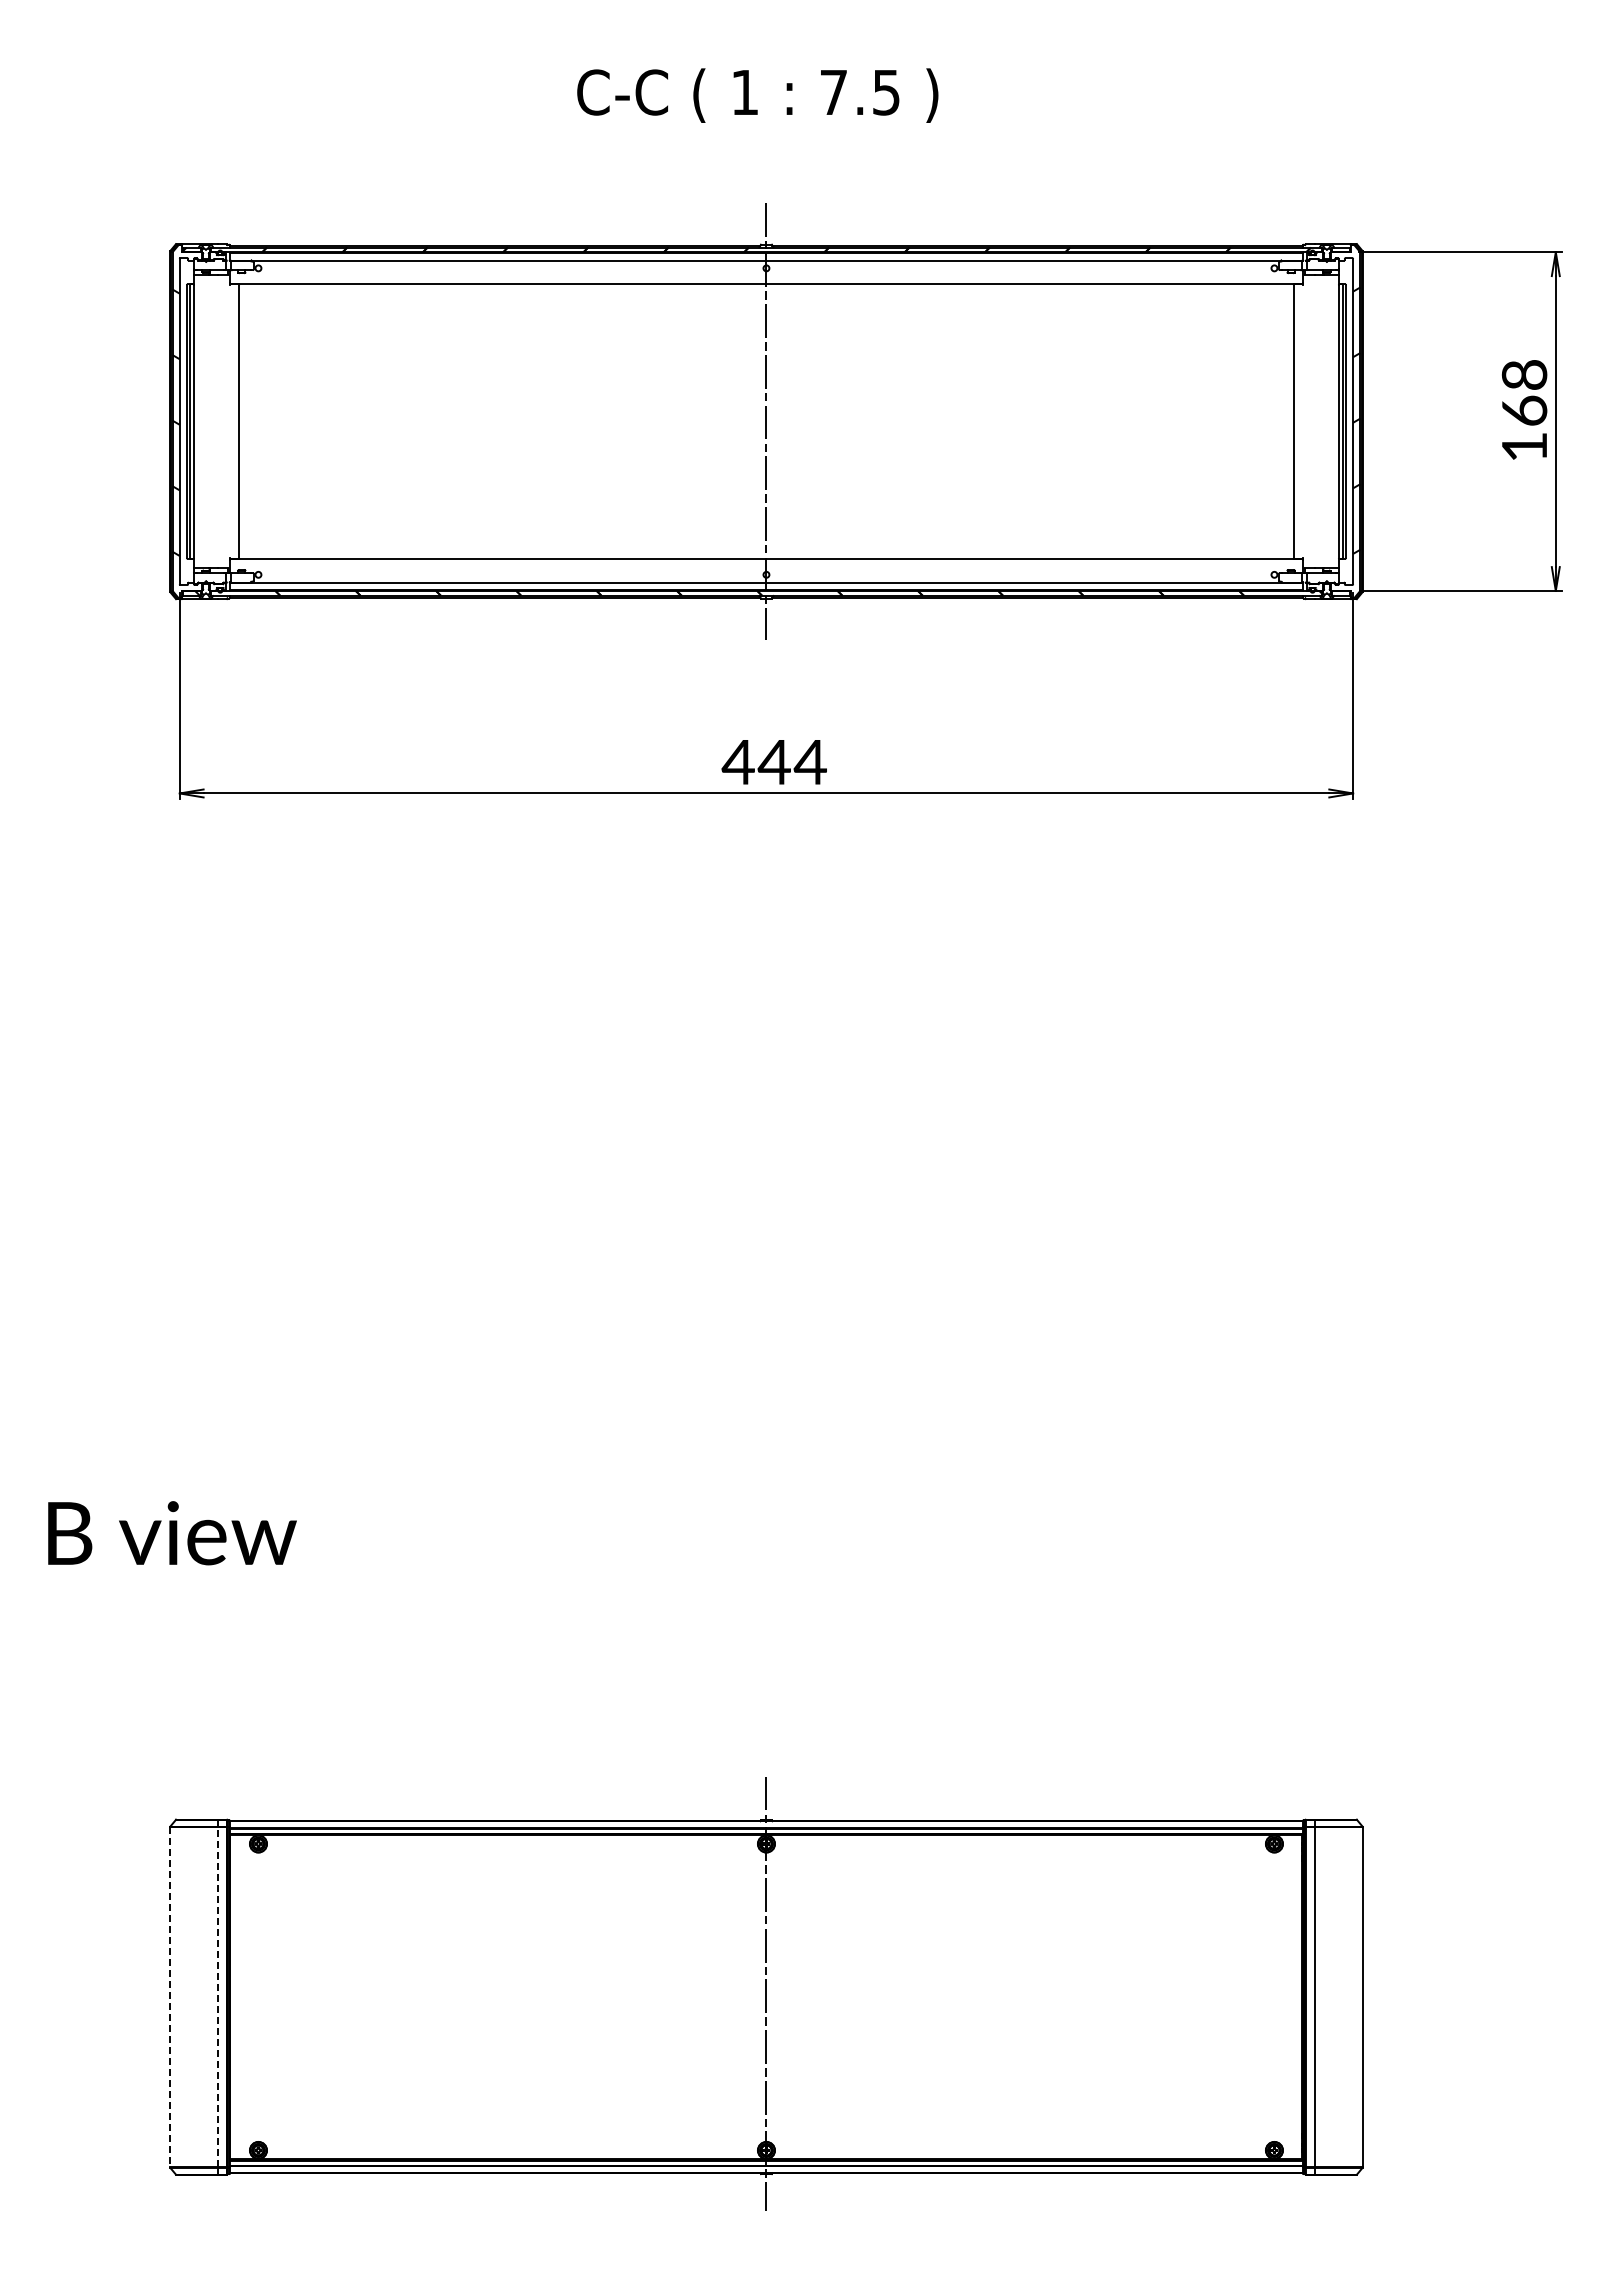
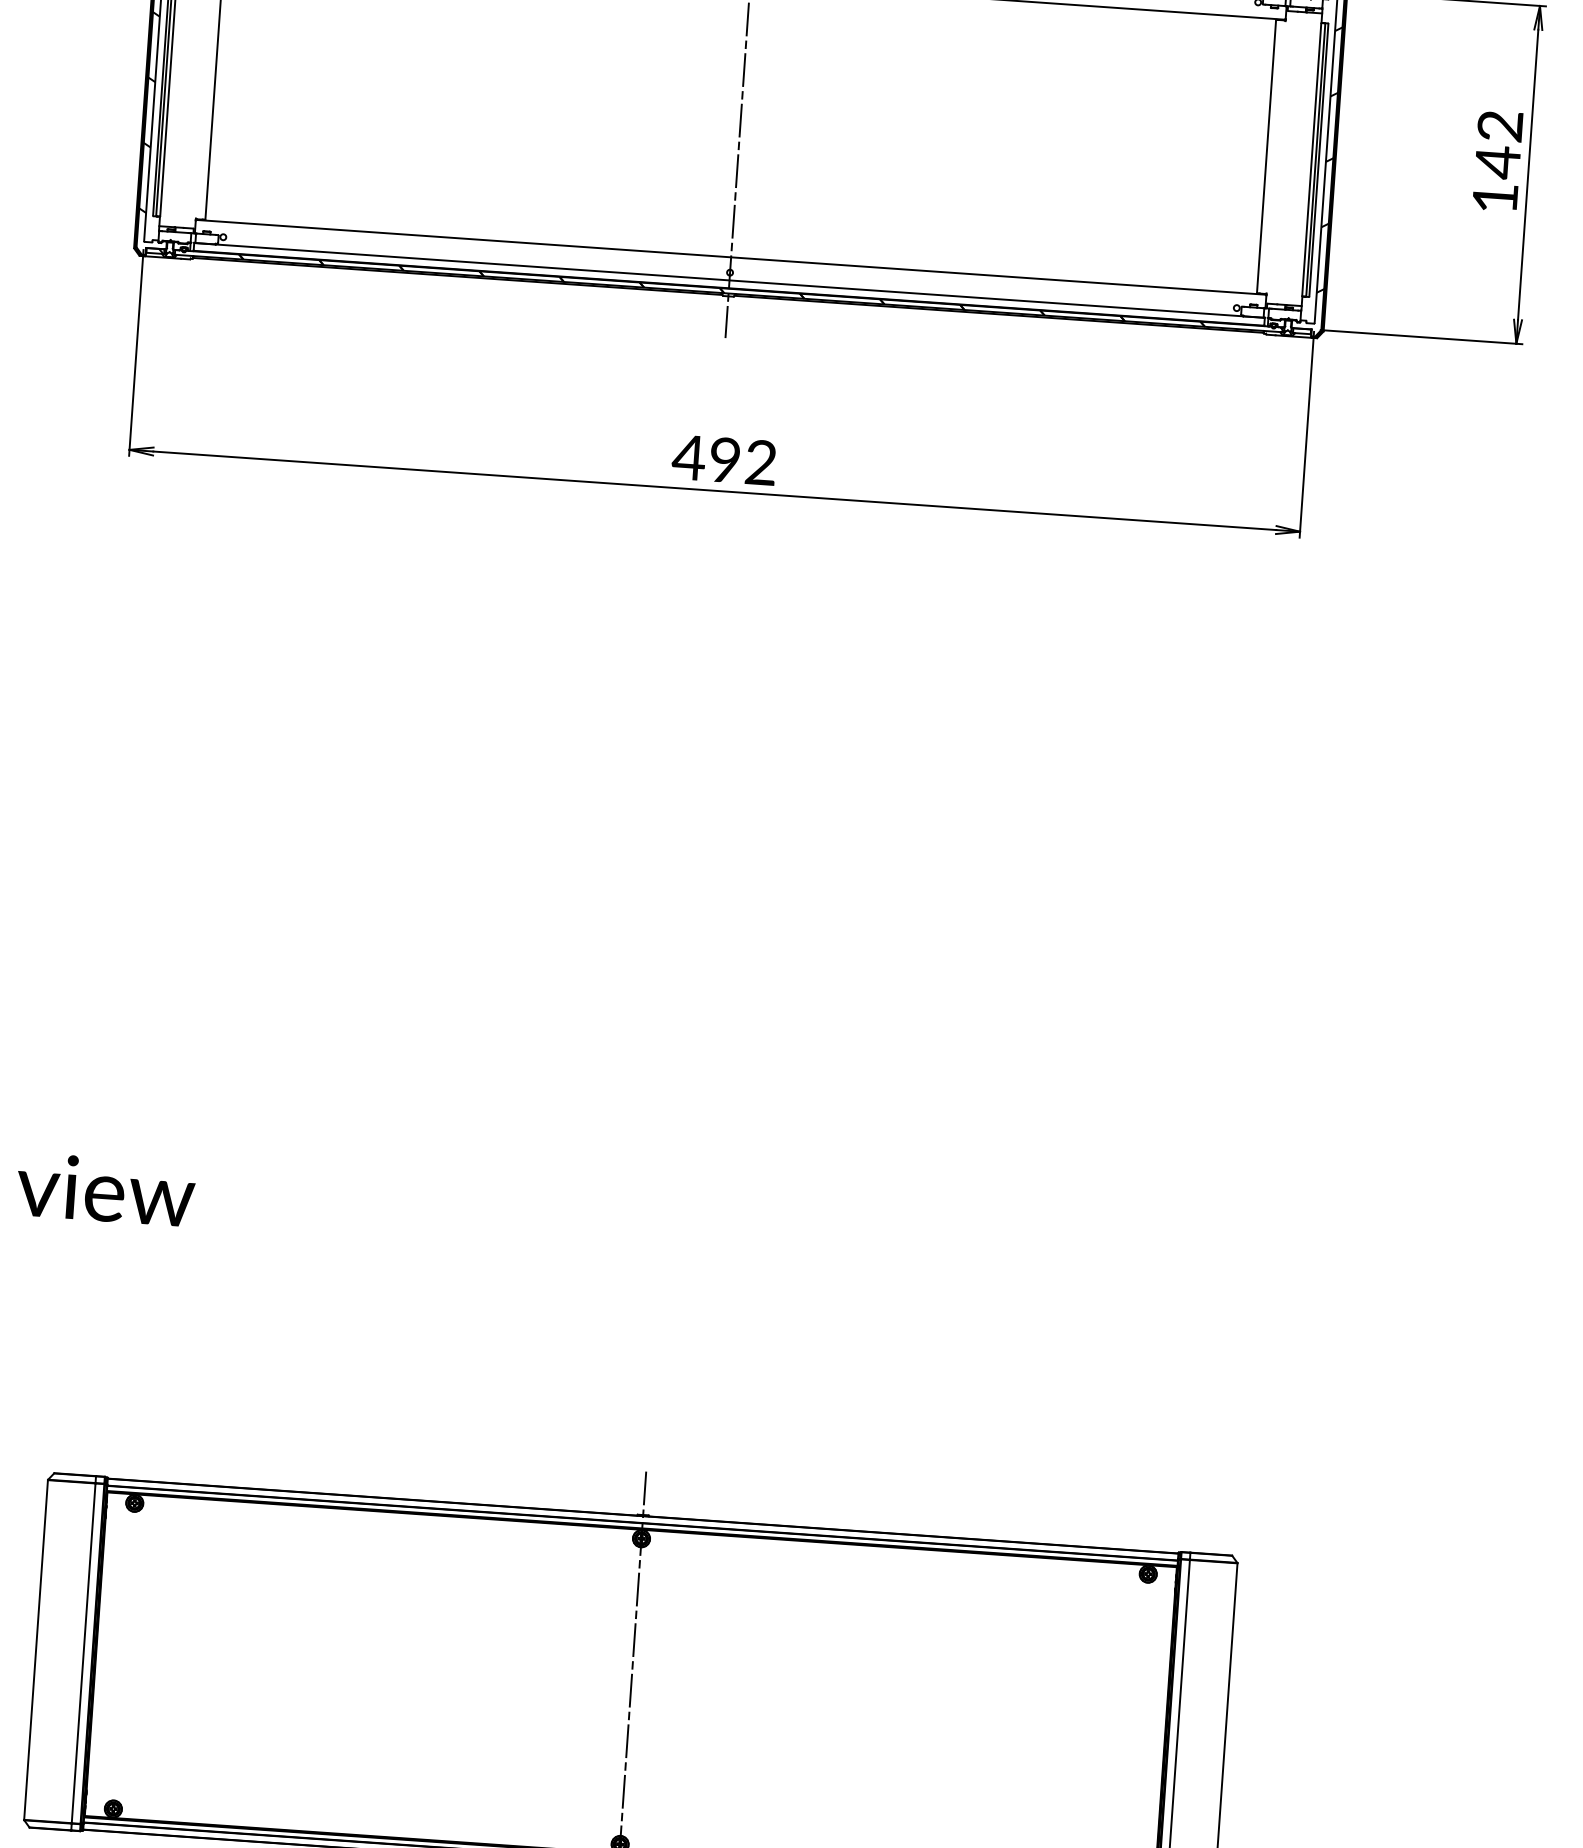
text: (1524, 394) -> (1498, 145), 168 -> 142
text: (791, 761) -> (742, 460), 444 -> 492
line: (217, 1996) -> (83, 1652), dashed -> solid
line: (170, 1997) -> (36, 1650), dashed -> solid

